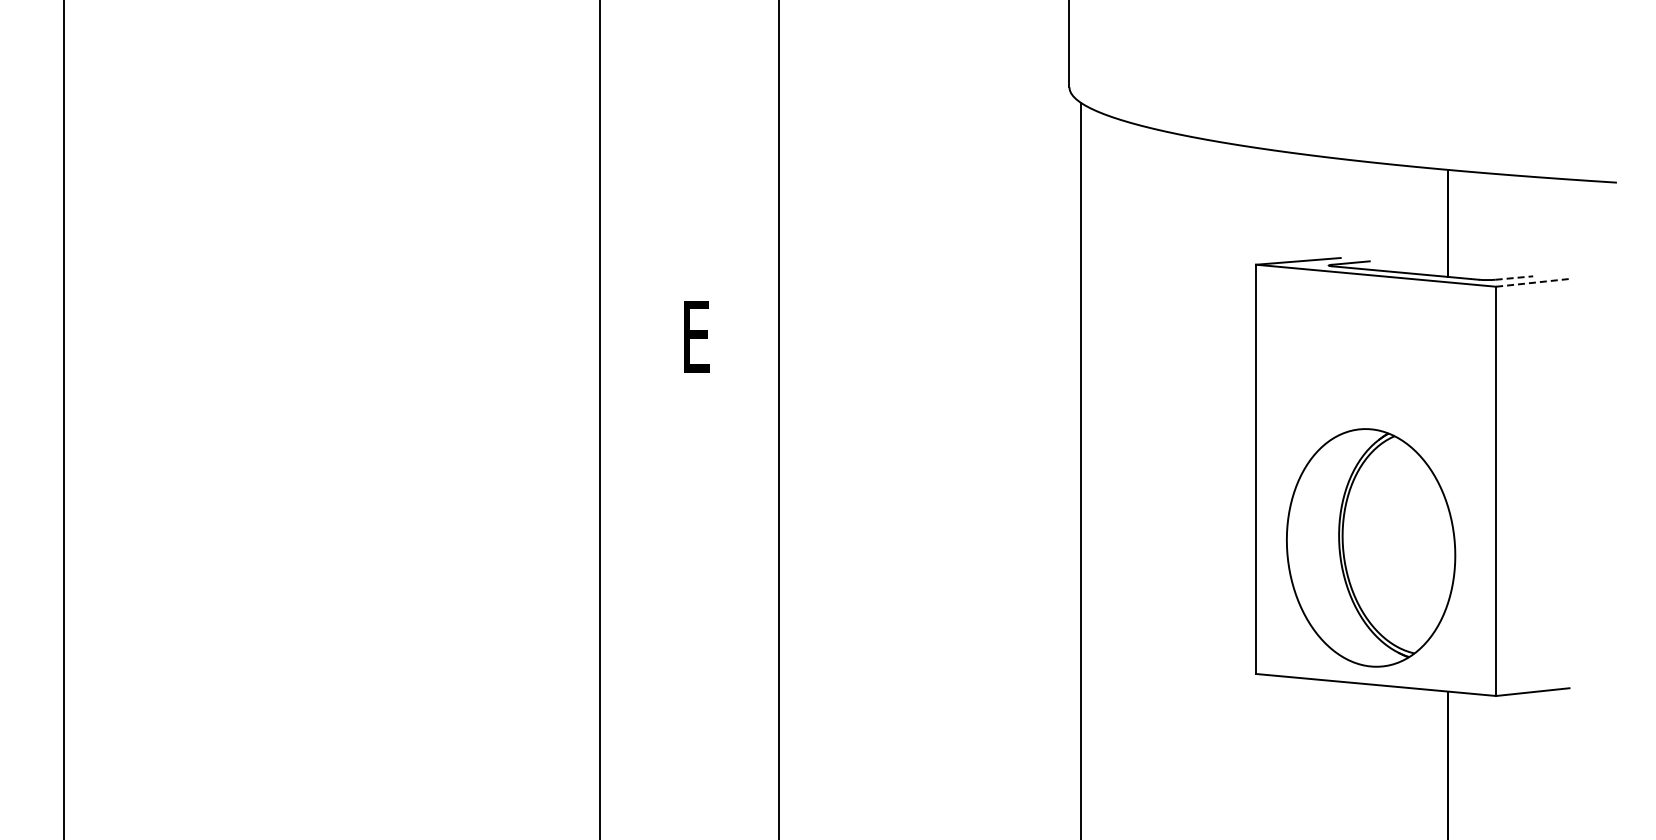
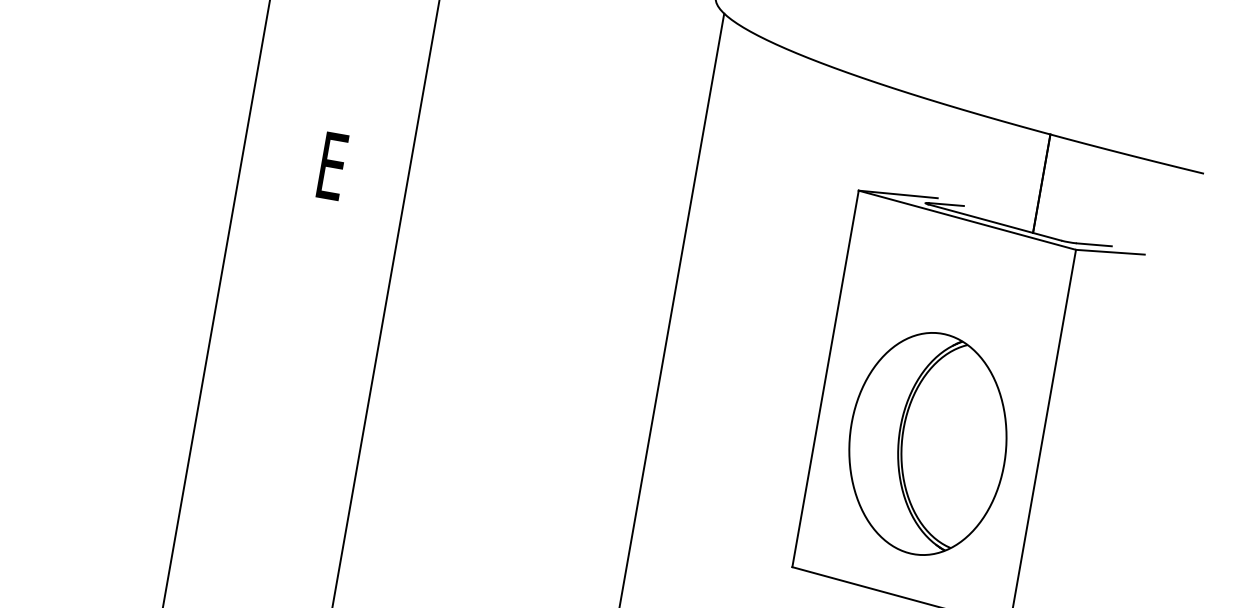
line: (1514, 278) -> (1094, 245), dashed -> solid
line: (1532, 282) -> (1110, 251), dashed -> solid
part: (1371, 547) -> (928, 443), moved

